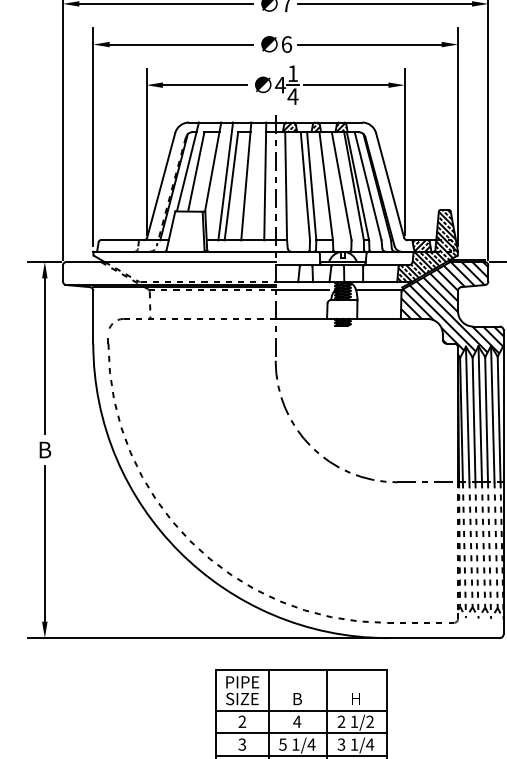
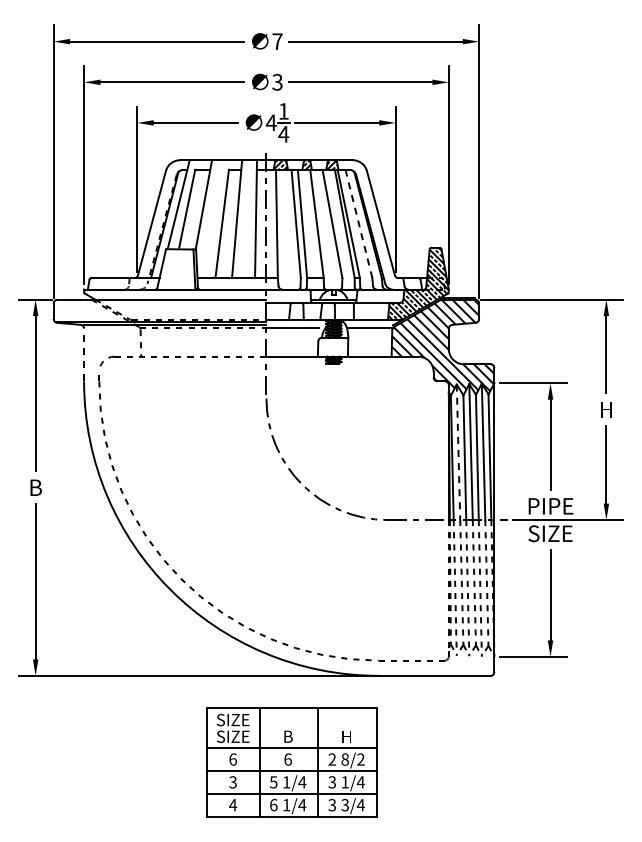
text: (286, 43) -> (277, 81), 6 -> 3
line: (225, 181) -> (216, 219), removed
line: (367, 185) -> (358, 223), solid -> dashed
hatch: (421, 245) -> (412, 283), removed
line: (93, 316) -> (84, 354), solid -> dashed
line: (467, 414) -> (458, 452), solid -> dashed
text: (242, 681) -> (233, 719), PIPE -> SIZE
text: (241, 721) -> (232, 759), 2 -> 6
text: (296, 721) -> (287, 759), 4 -> 6
text: (354, 721) -> (345, 759), 1/2 -> 8/2

